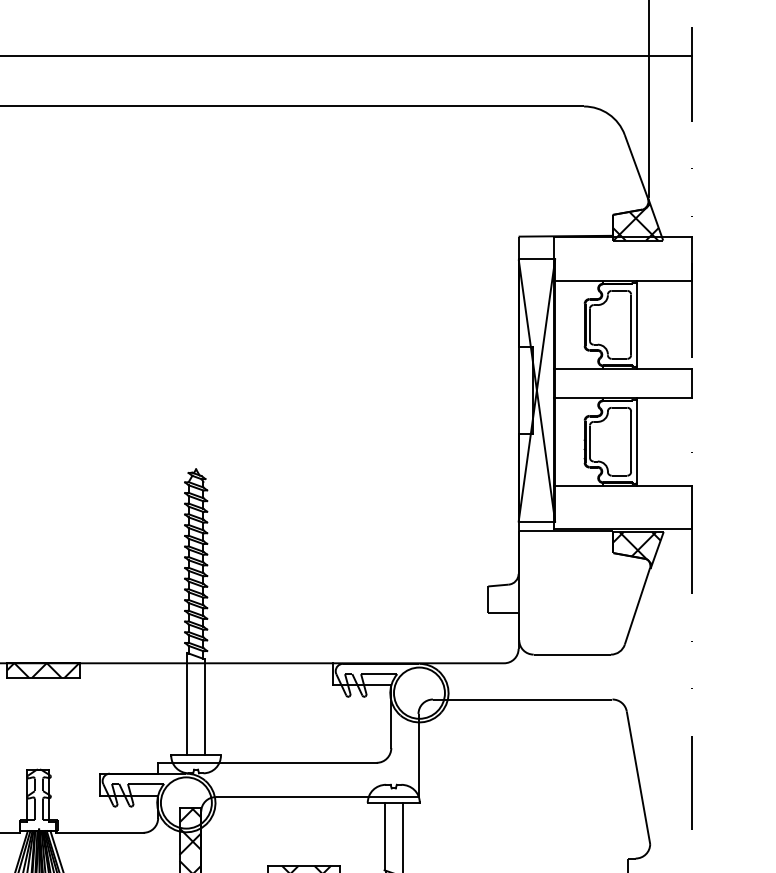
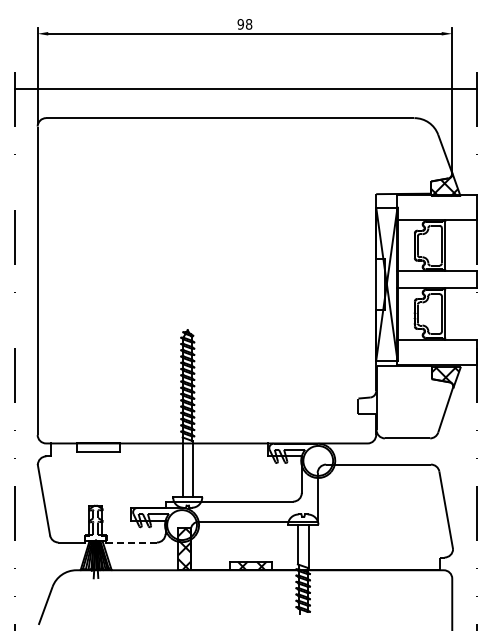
hatch: (43, 670) -> (98, 447), removed
line: (99, 832) -> (131, 542), solid -> dashed

